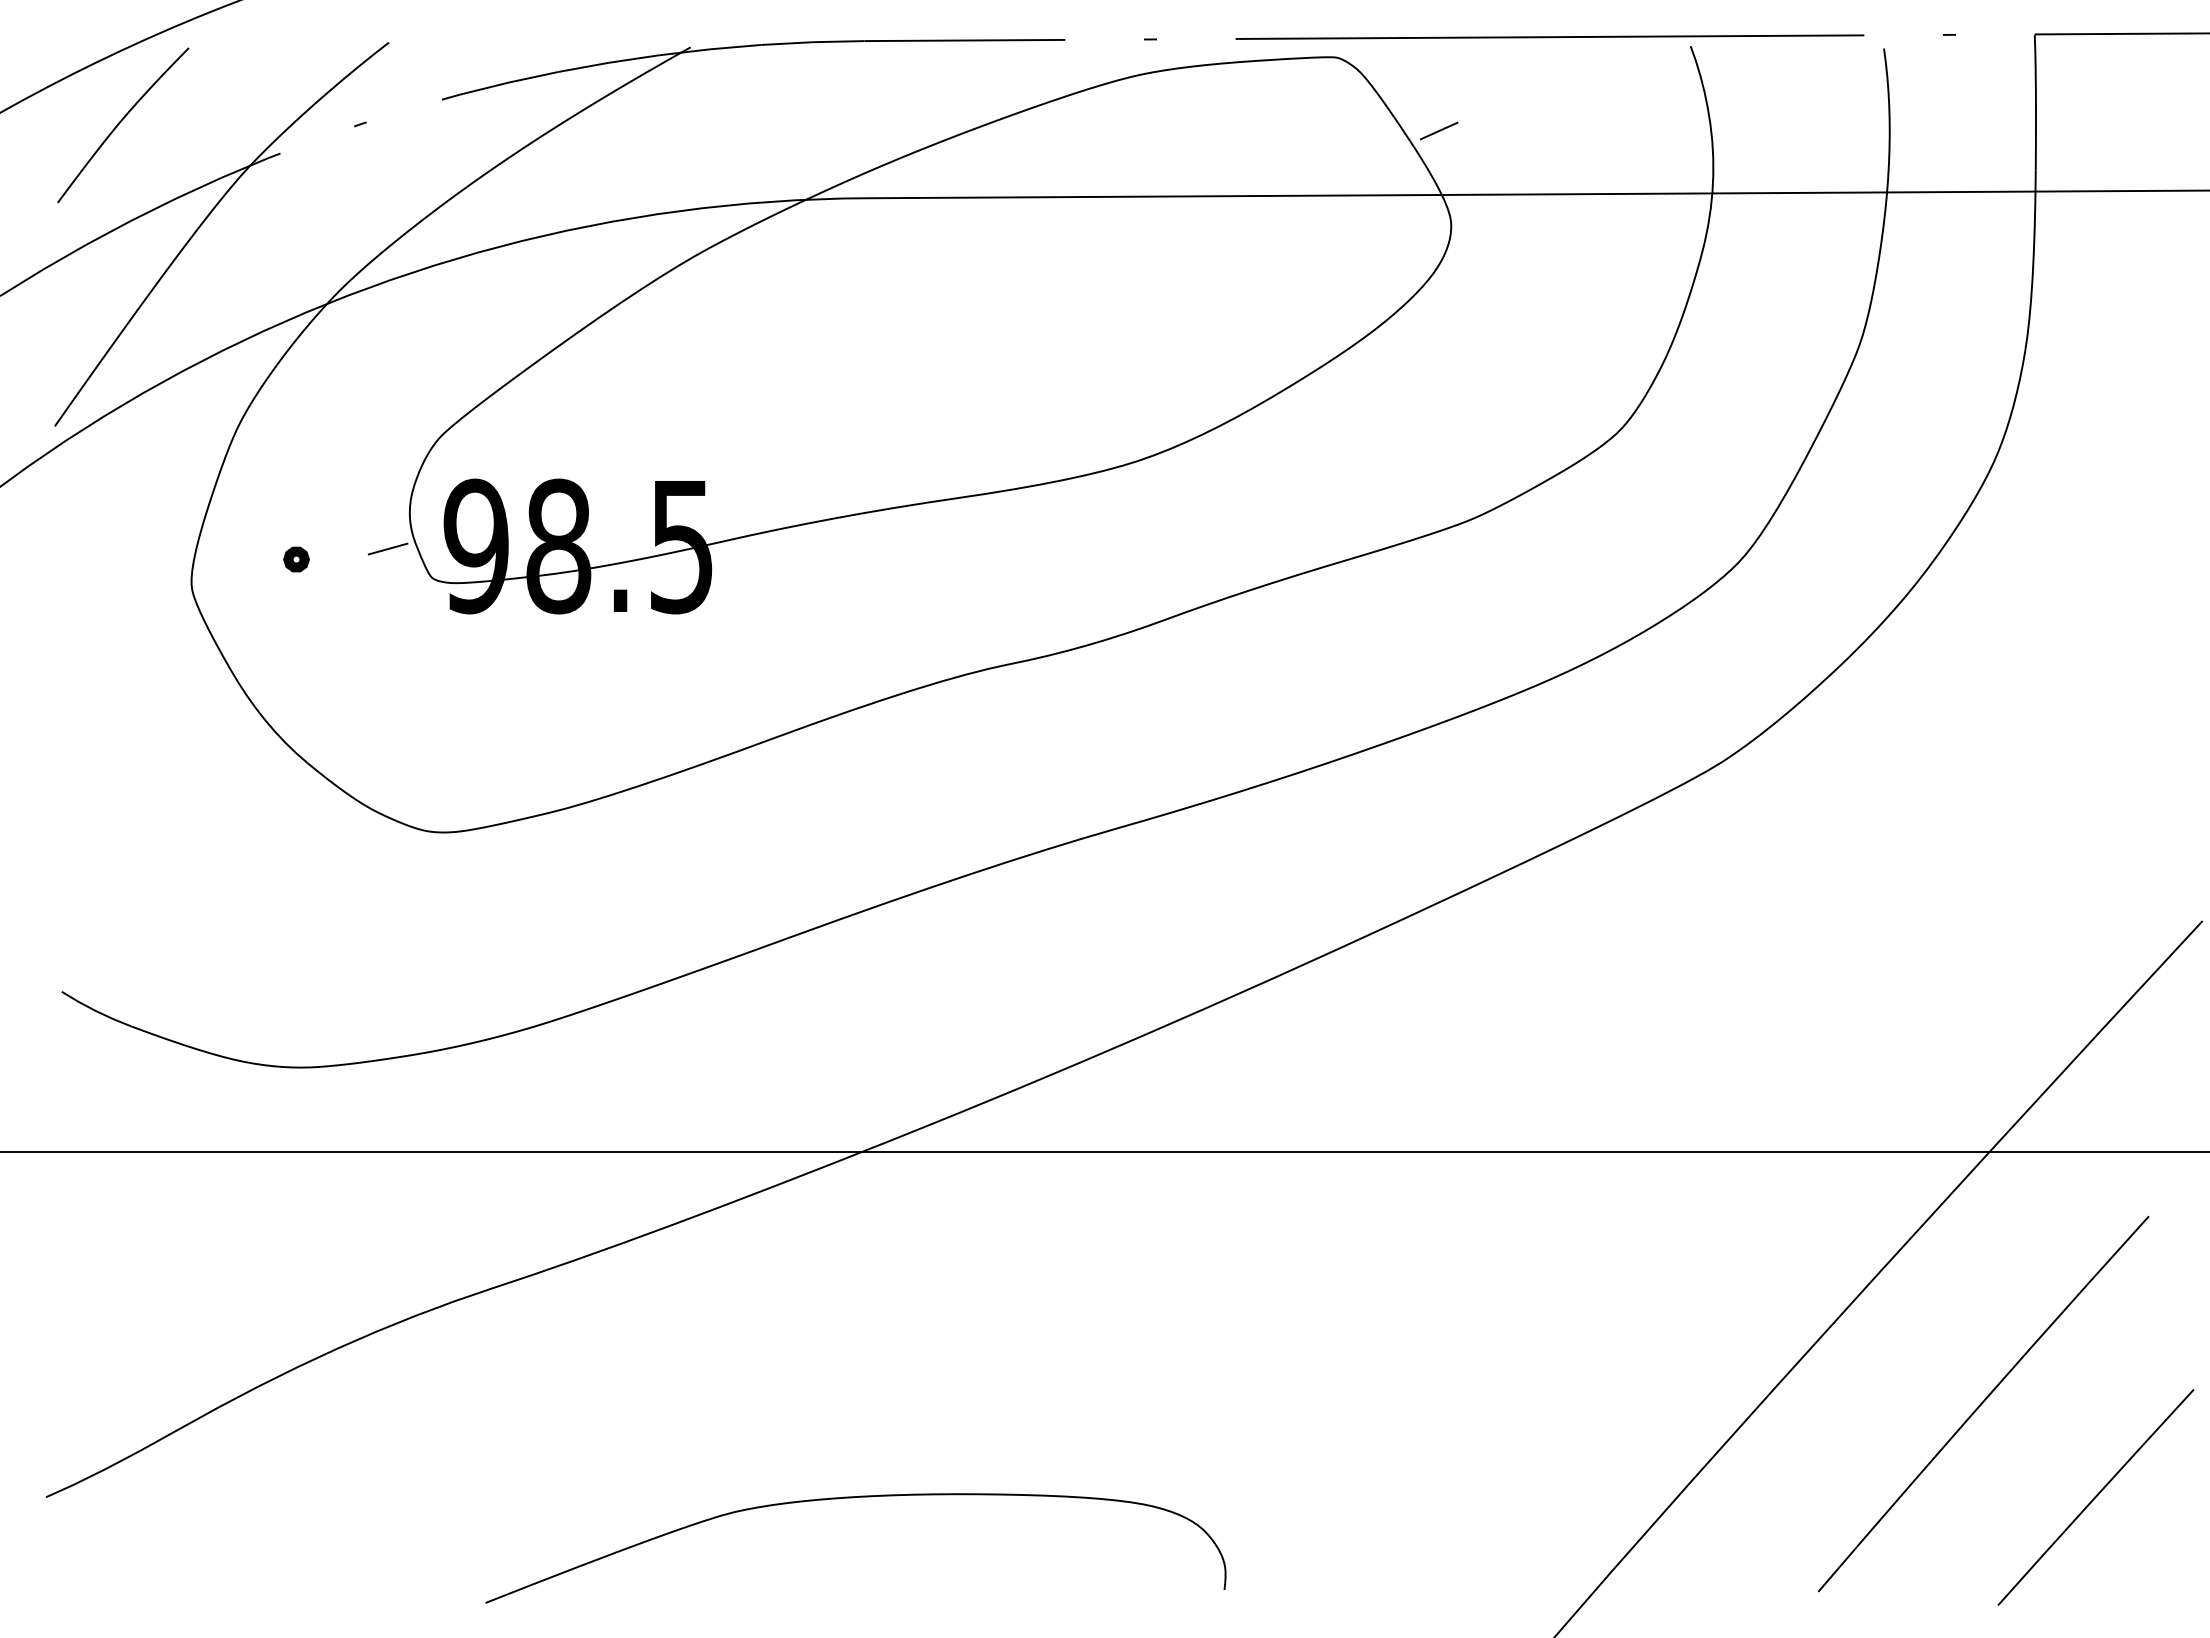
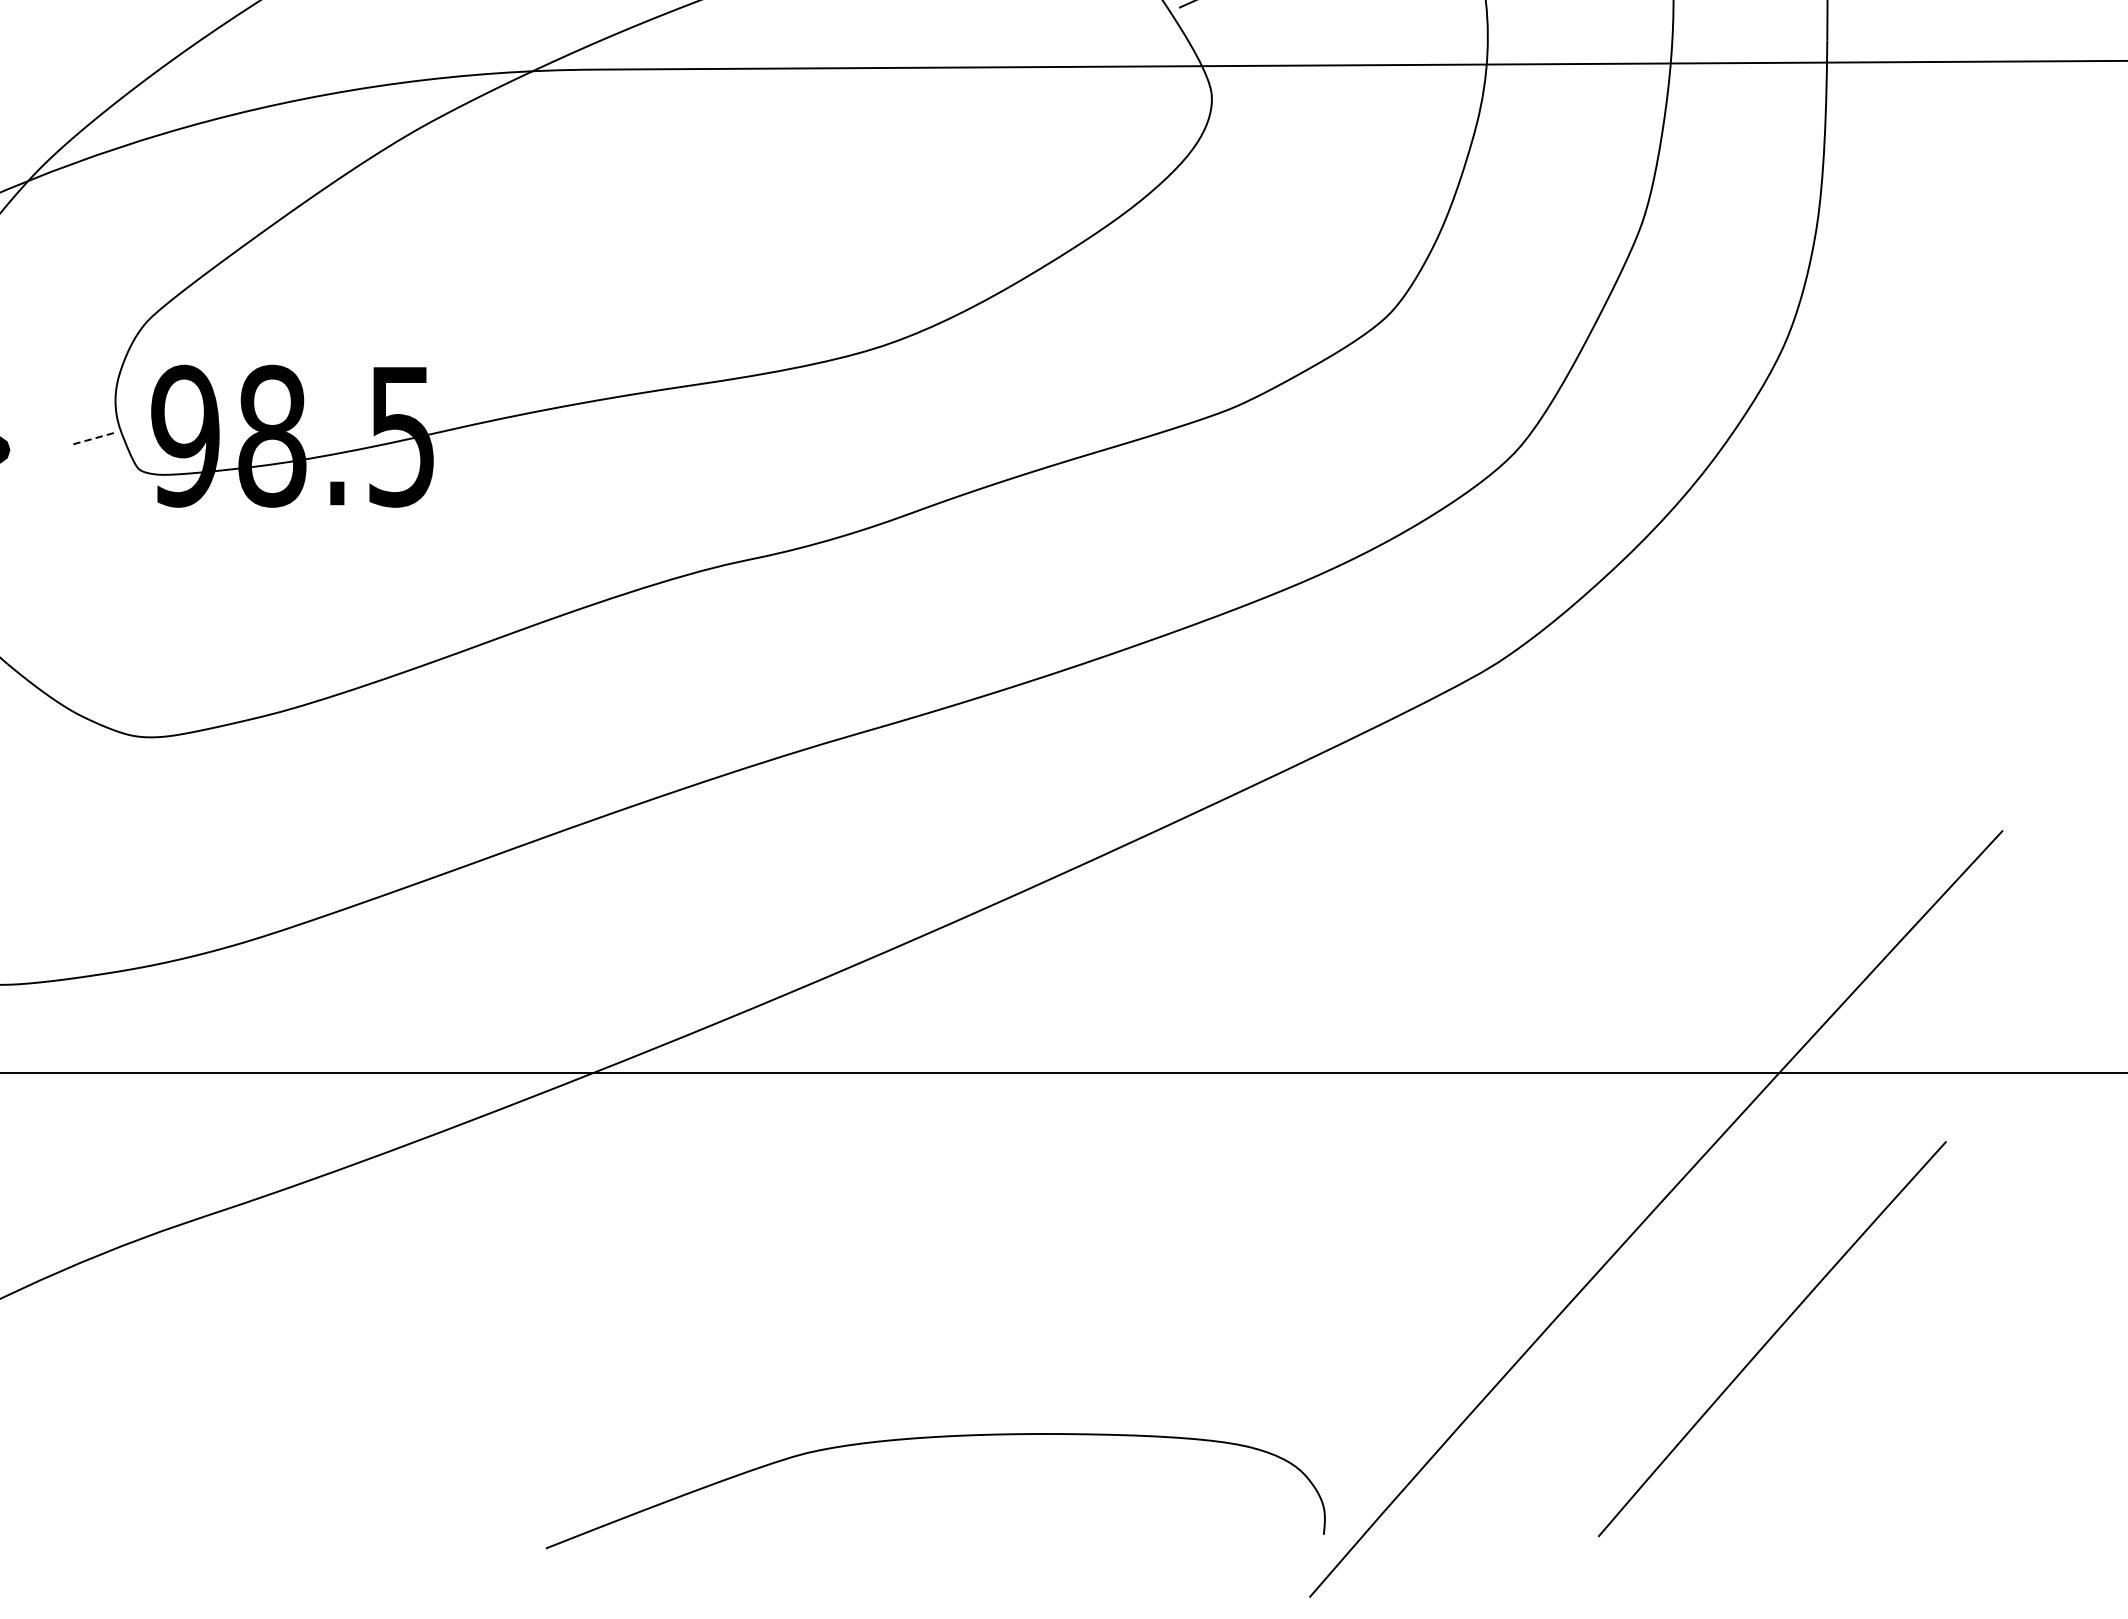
line: (388, 549) -> (93, 439), solid -> dashed
line: (2095, 1497) -> (1890, 1437), removed
curve: (853, 1498) -> (933, 1438), moved

